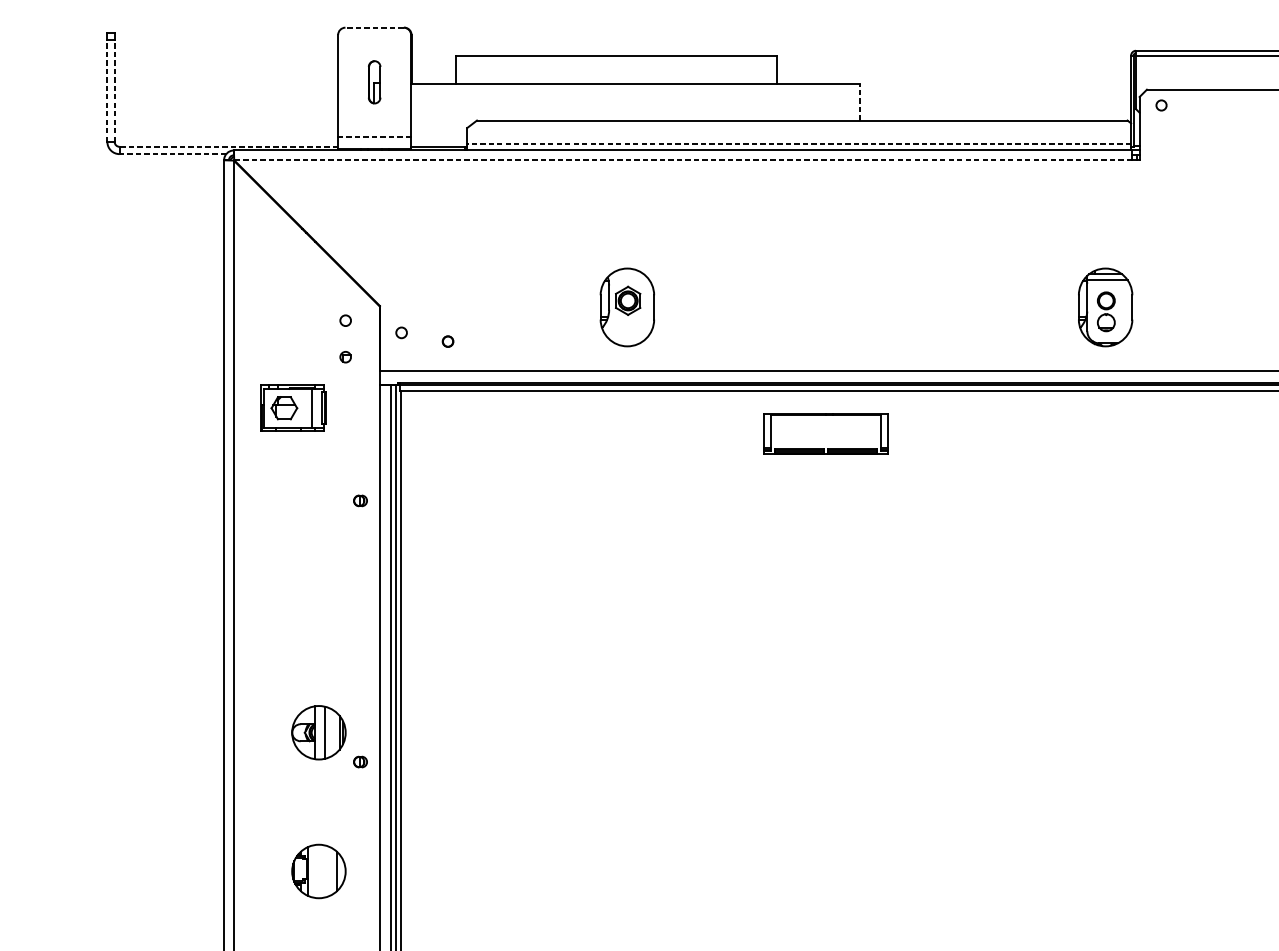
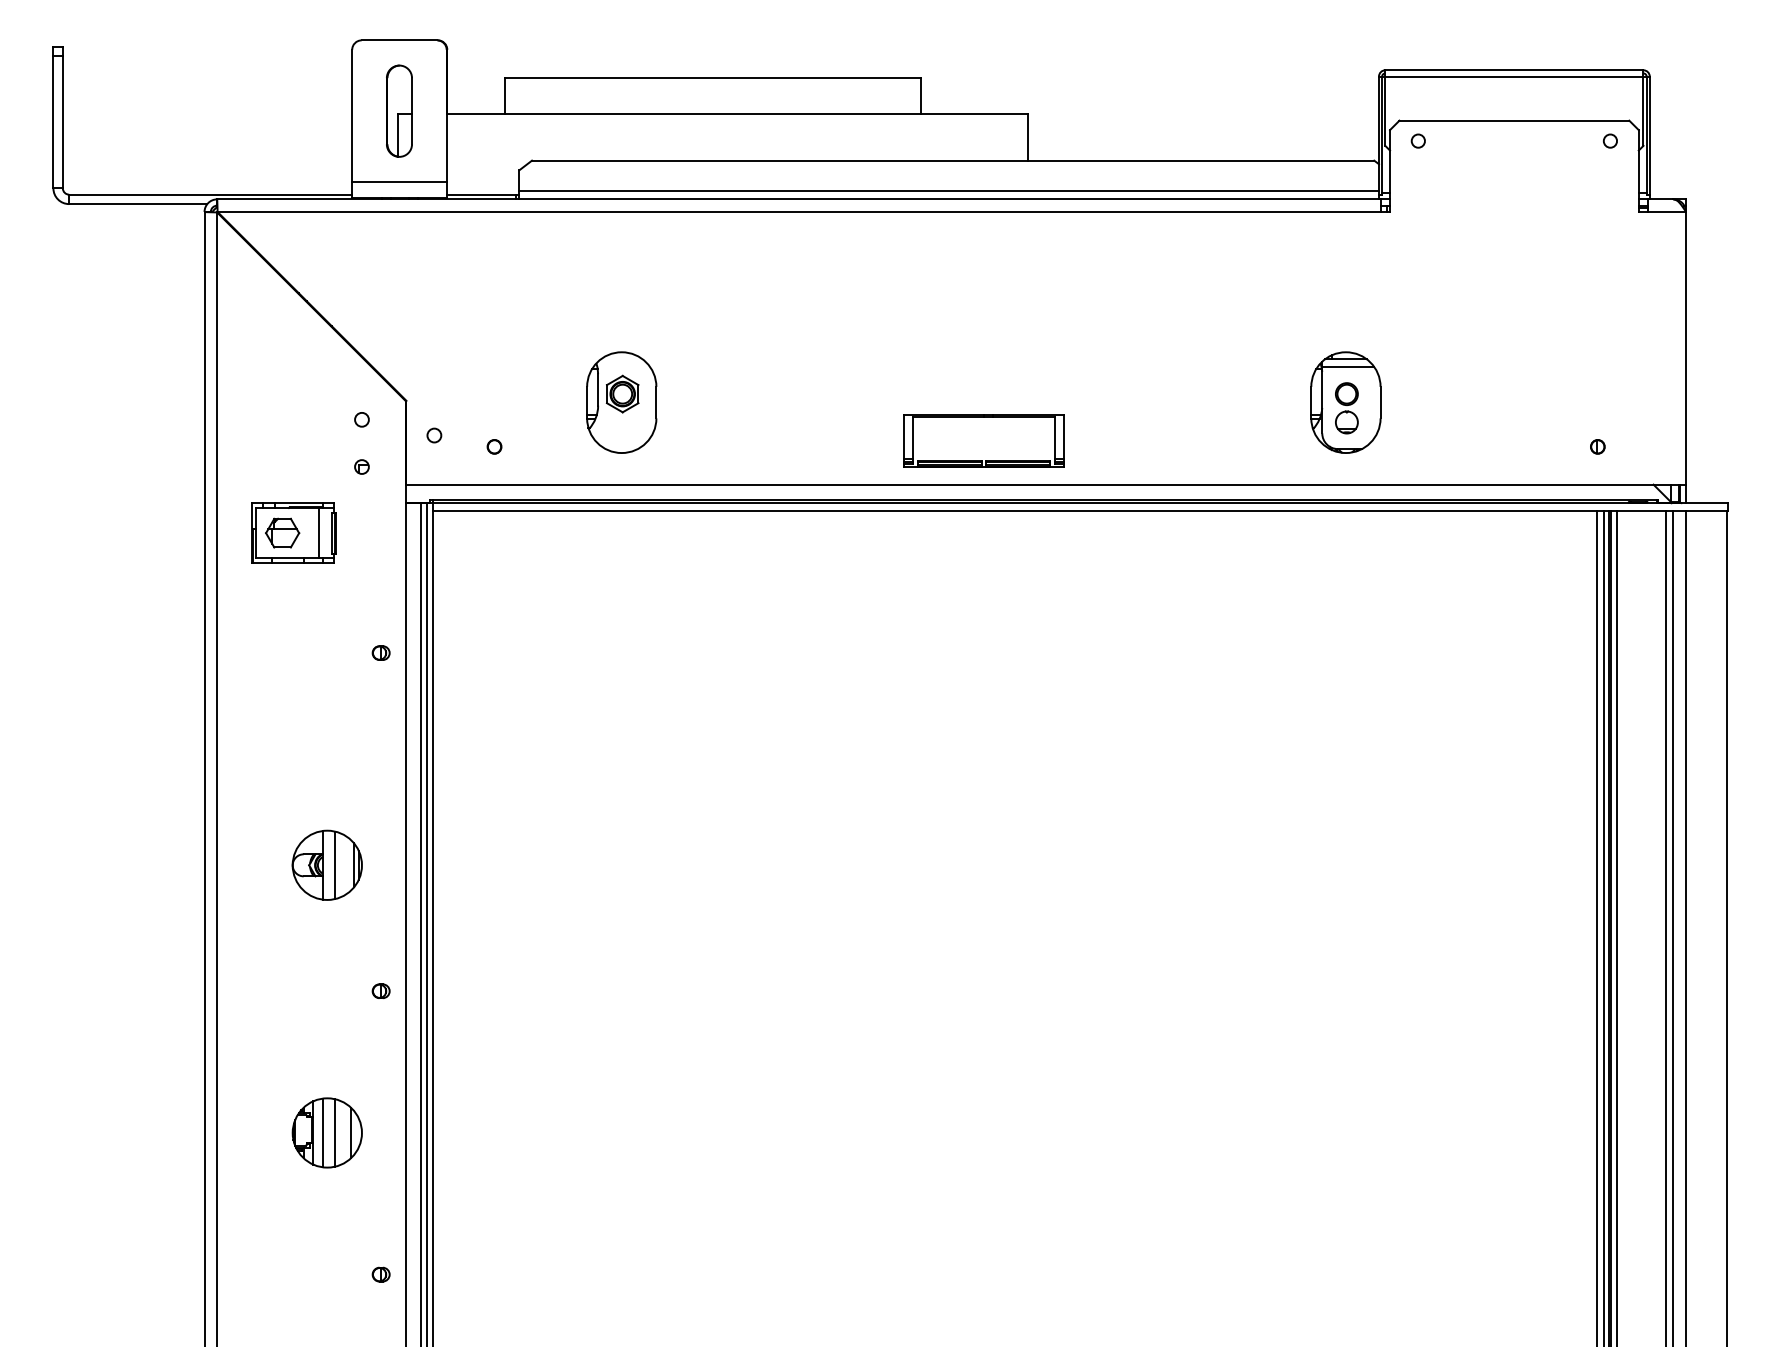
line: (374, 27) -> (399, 40), dashed -> solid
part: (374, 81) -> (399, 110), size x1.67
line: (107, 90) -> (53, 121), dashed -> solid
line: (114, 90) -> (62, 121), dashed -> solid
line: (859, 101) -> (1027, 136), dashed -> solid
line: (373, 137) -> (398, 182), dashed -> solid
line: (799, 144) -> (949, 191), dashed -> solid
line: (228, 146) -> (210, 194), dashed -> solid
line: (172, 154) -> (137, 204), dashed -> solid
line: (682, 159) -> (798, 211), dashed -> solid
part: (627, 307) -> (621, 402), moved
part: (825, 433) -> (983, 440), moved
part: (318, 732) -> (326, 864), moved
line: (315, 871) -> (322, 1132), added
line: (325, 871) -> (335, 1132), added

